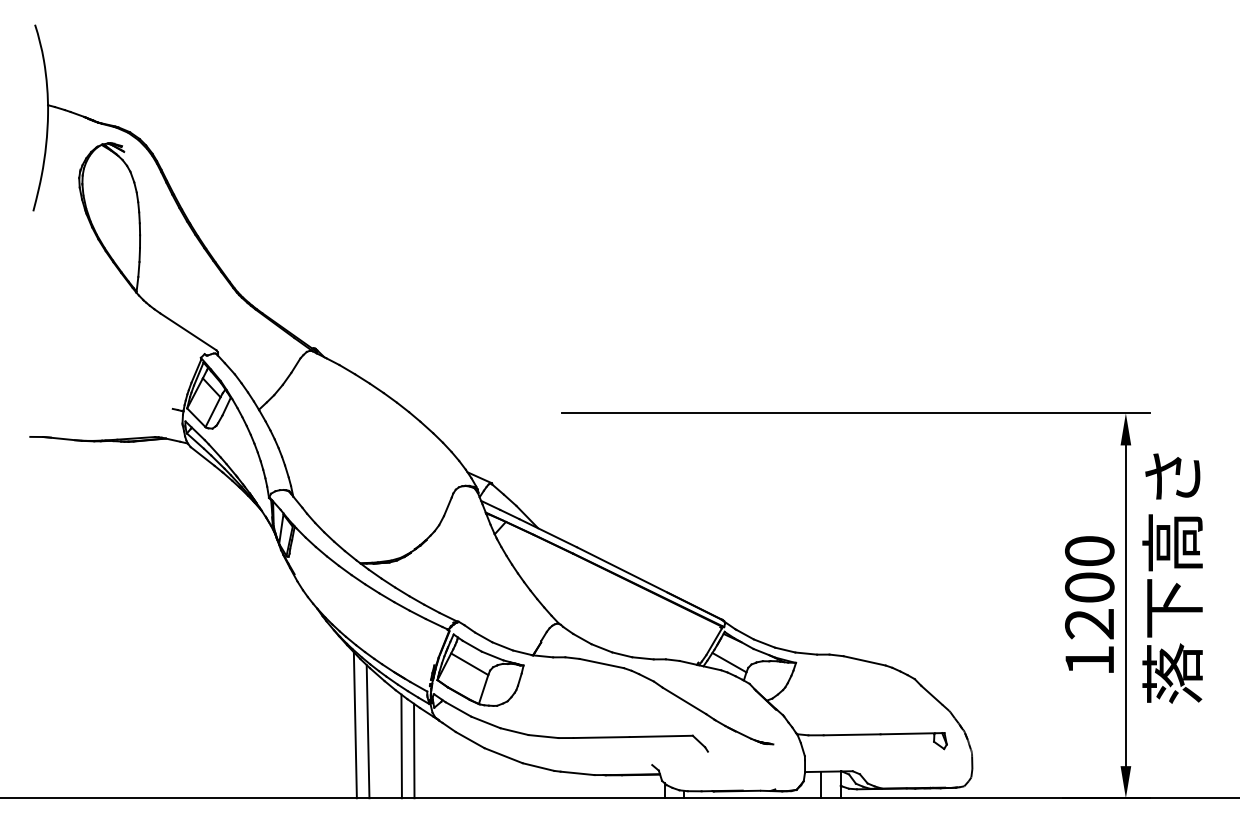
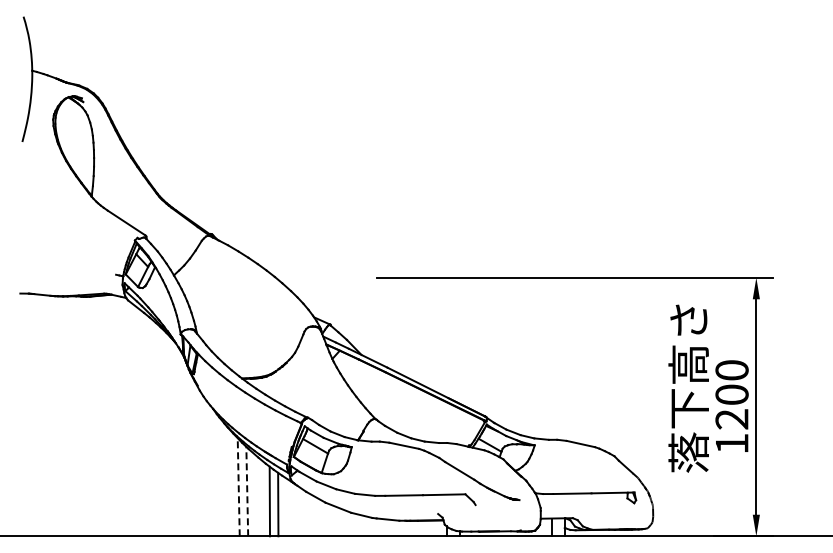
text: (1172, 578) -> (688, 388), moved
line: (355, 724) -> (238, 486), solid -> dashed
line: (368, 731) -> (247, 491), solid -> dashed

